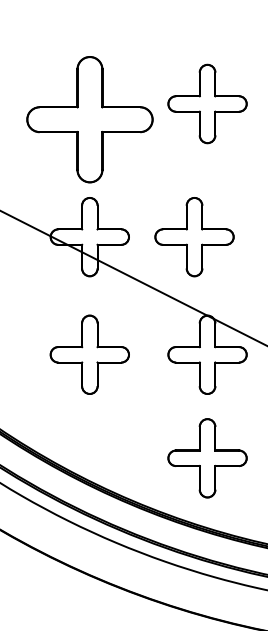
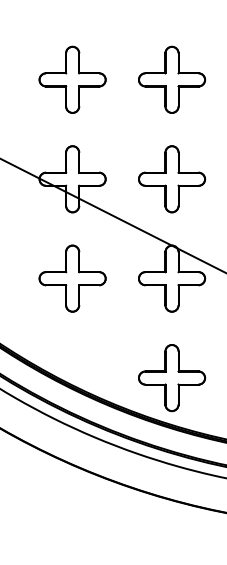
part: (208, 103) -> (172, 79), moved
part: (89, 118) -> (72, 79), size x0.62
part: (195, 237) -> (172, 179), moved
part: (208, 458) -> (172, 378), moved

